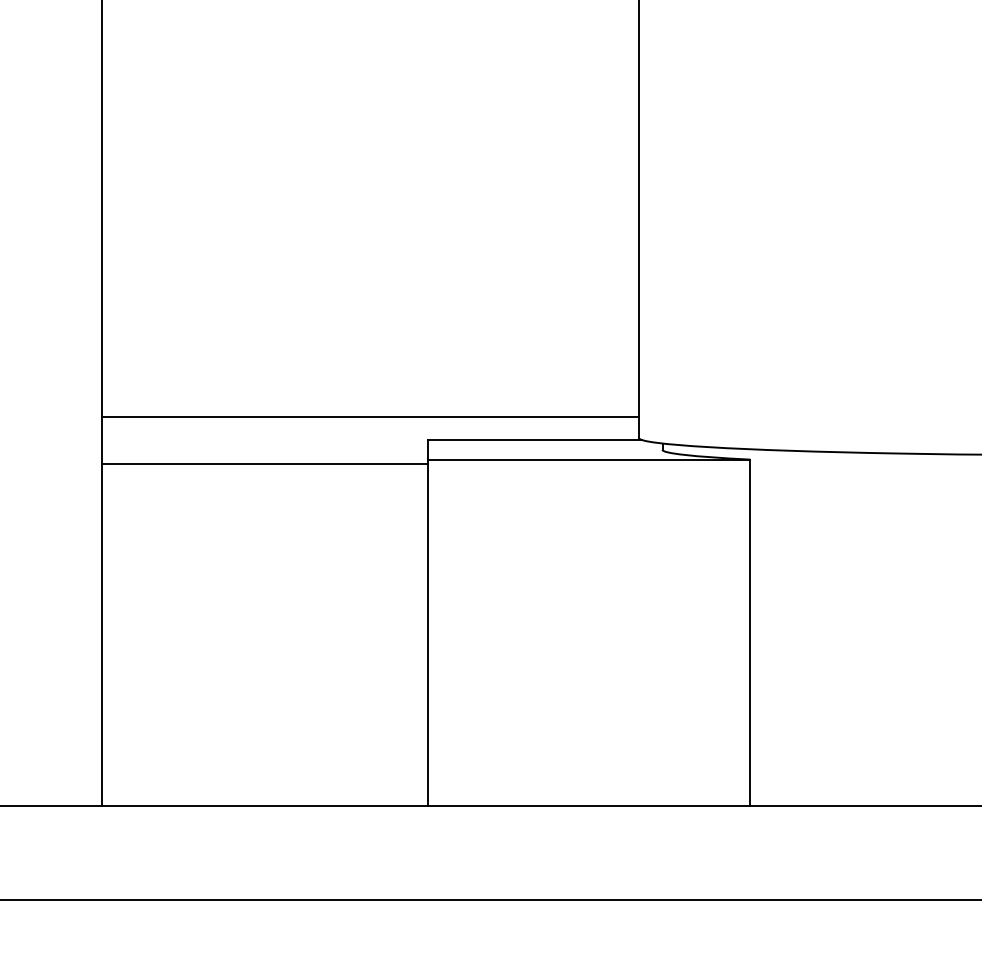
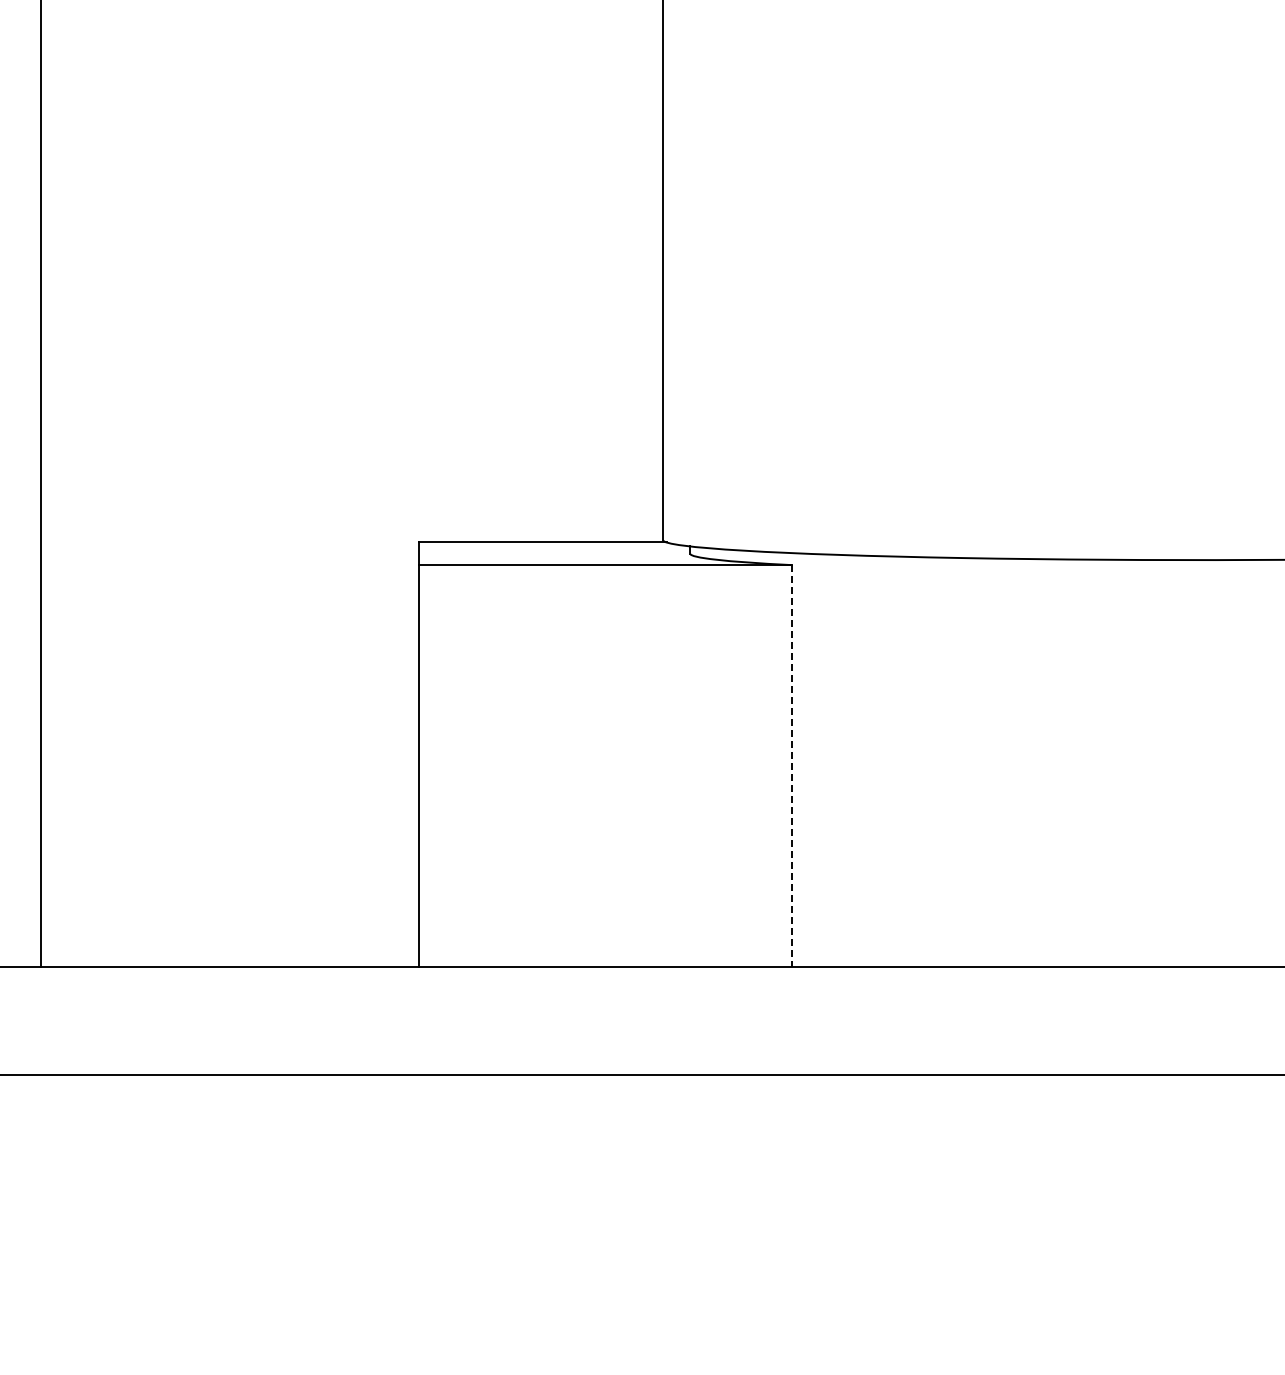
line: (370, 416) -> (351, 515), removed
line: (264, 463) -> (229, 569), removed
line: (750, 632) -> (792, 765), solid -> dashed

